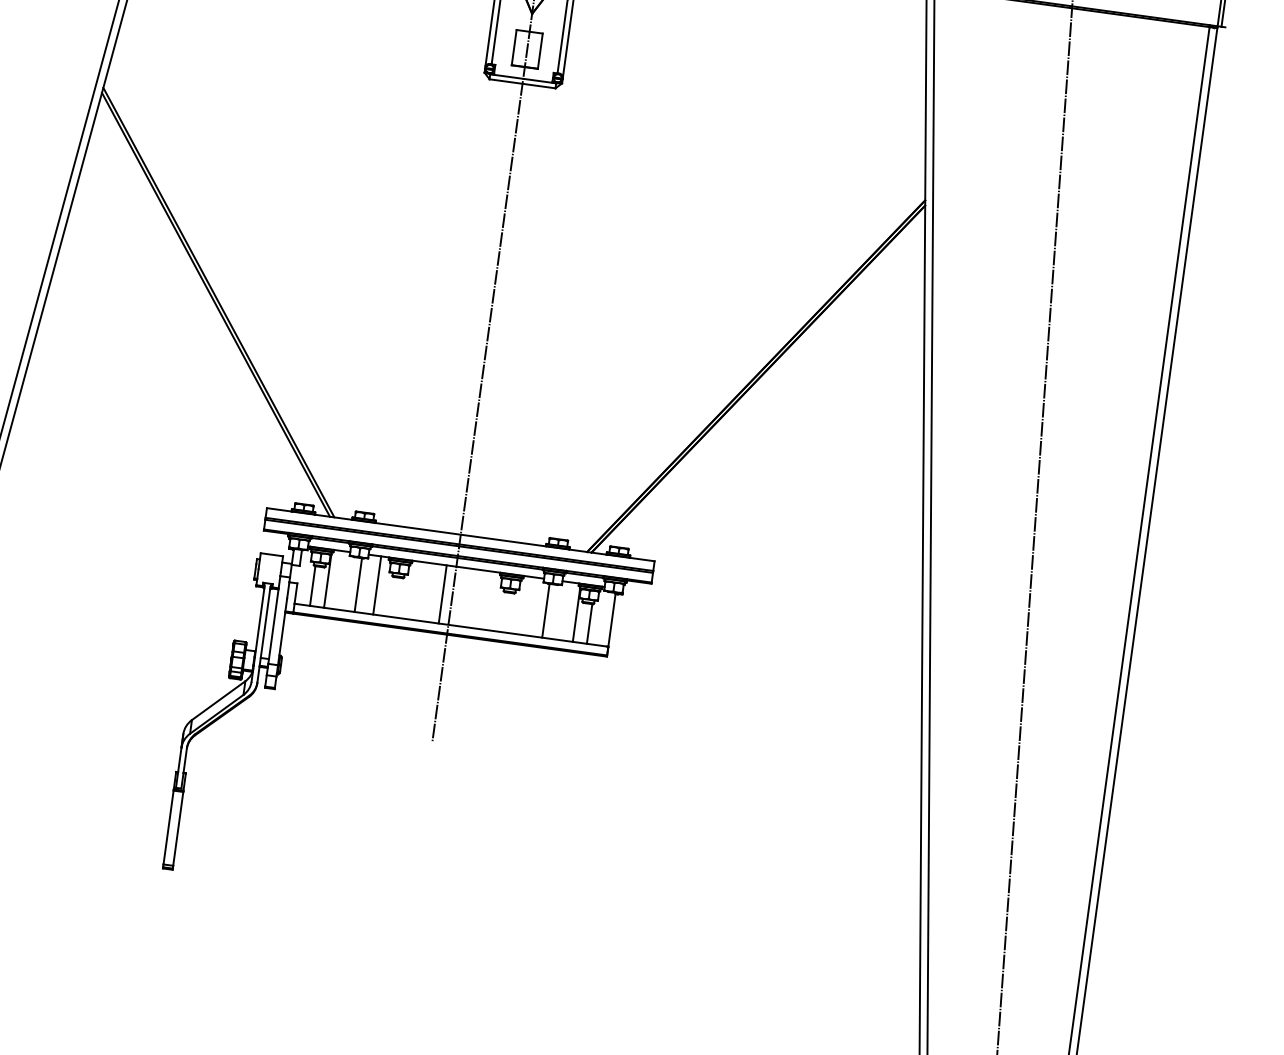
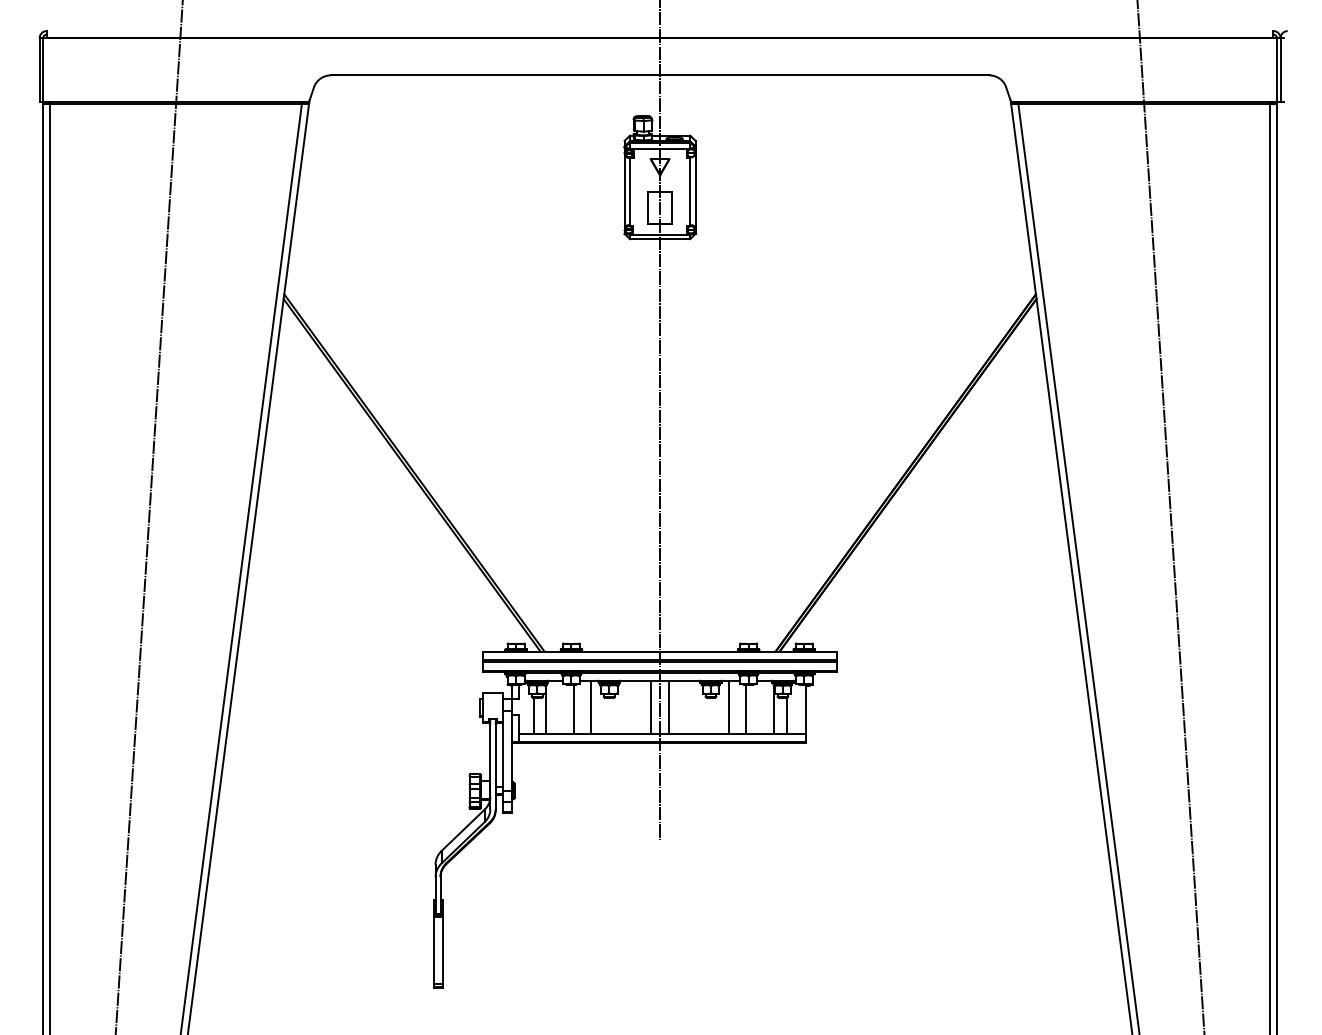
line: (461, 596) -> (668, 706), added
line: (527, 605) -> (728, 706), added

